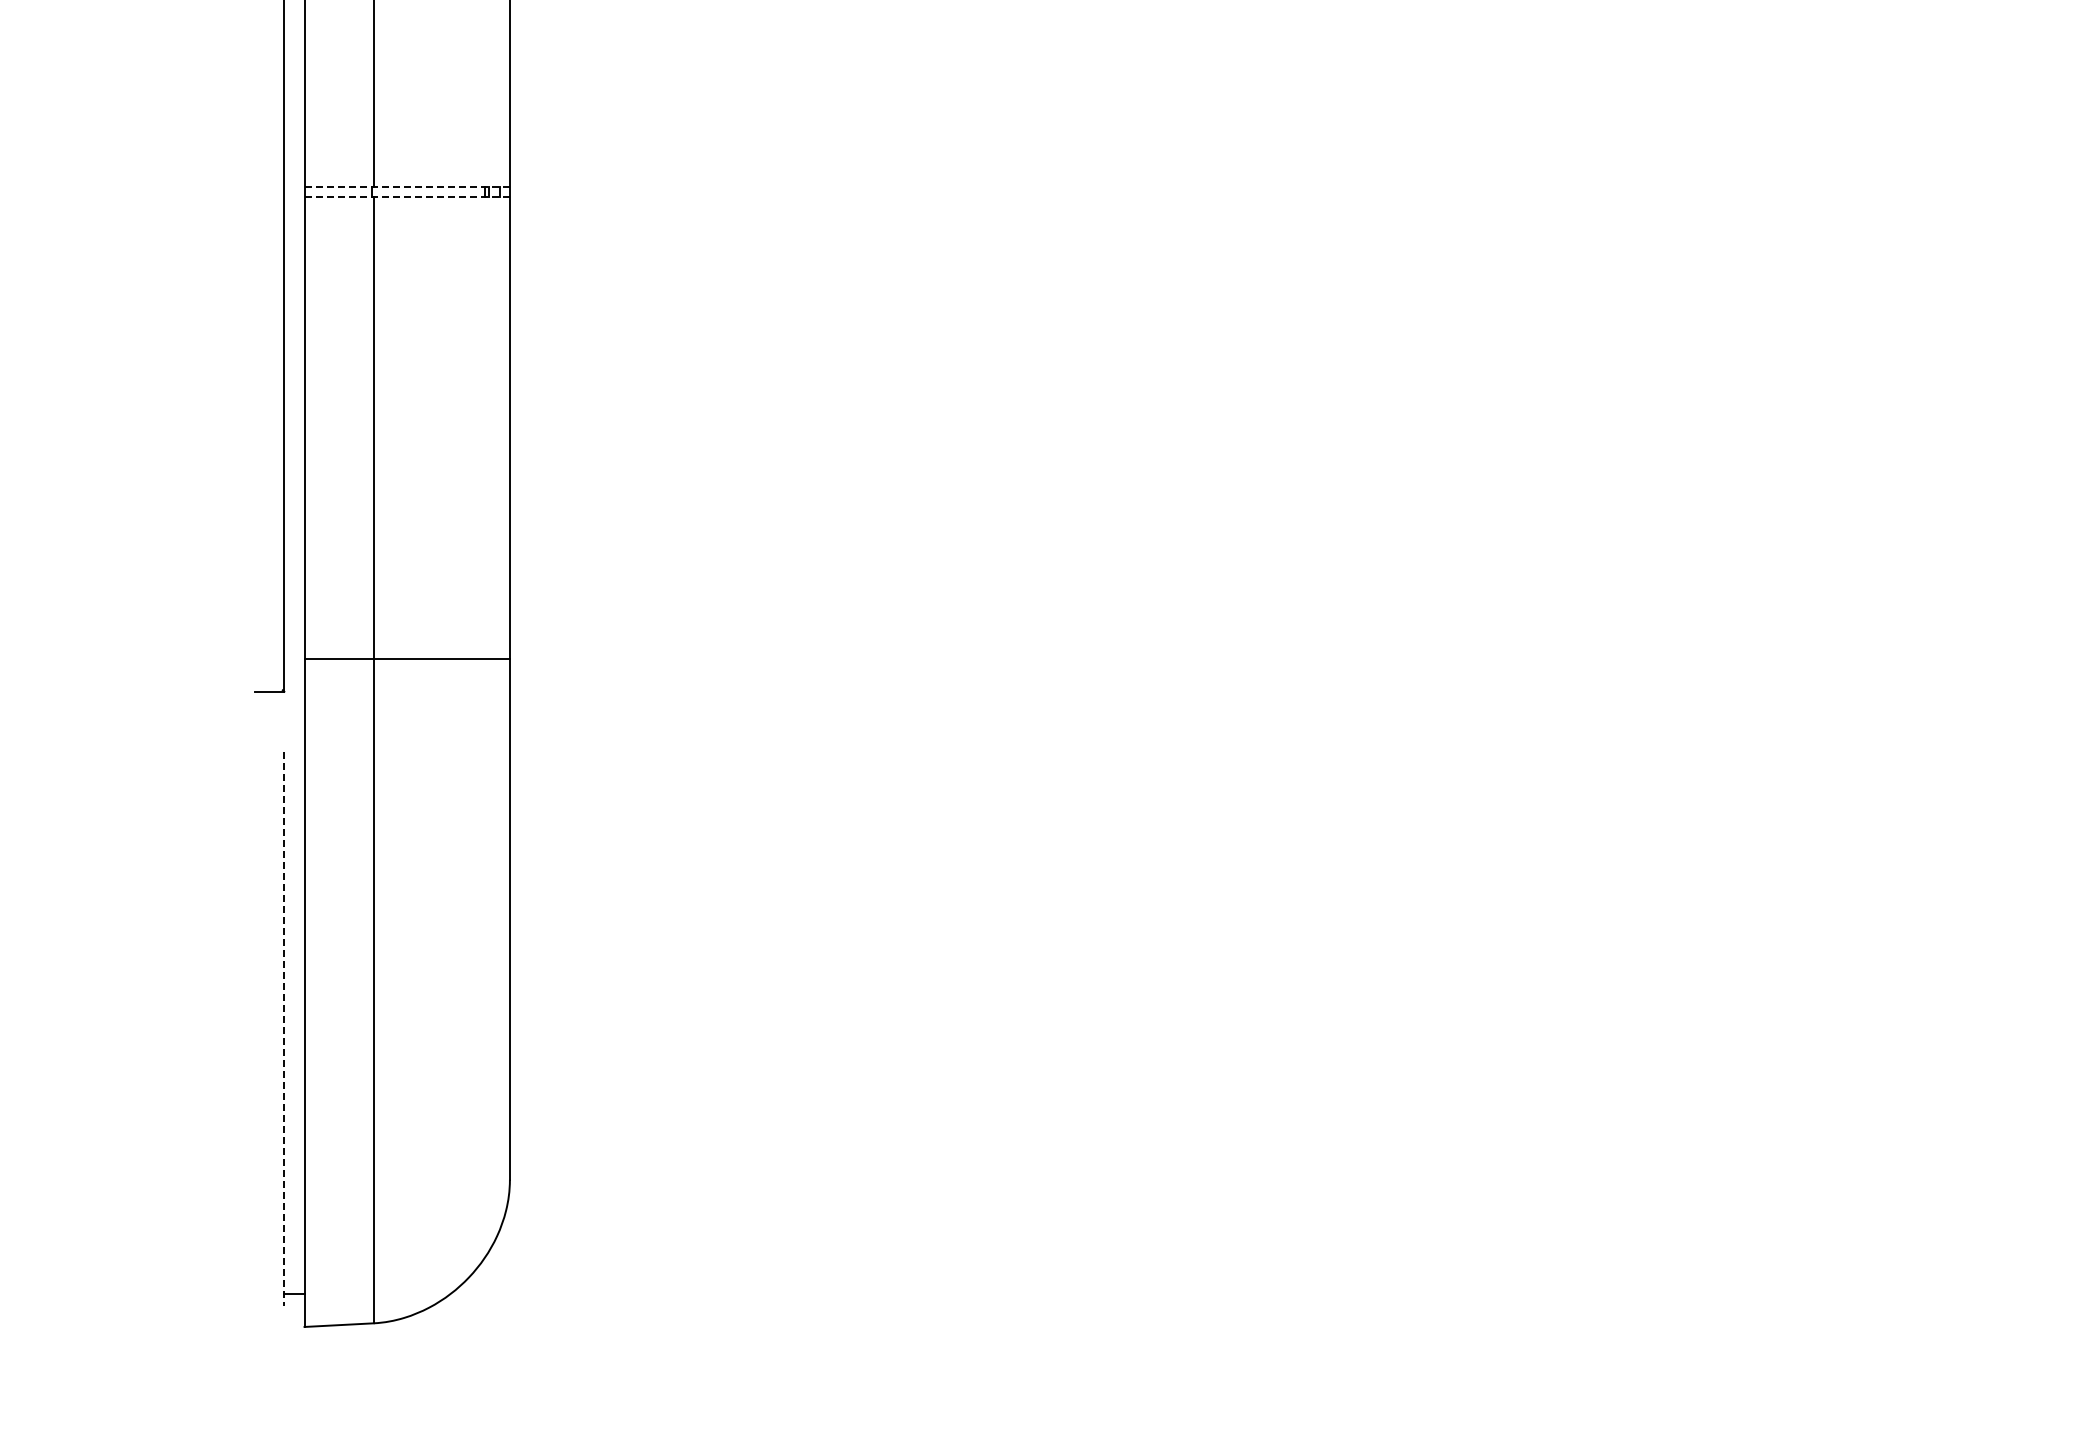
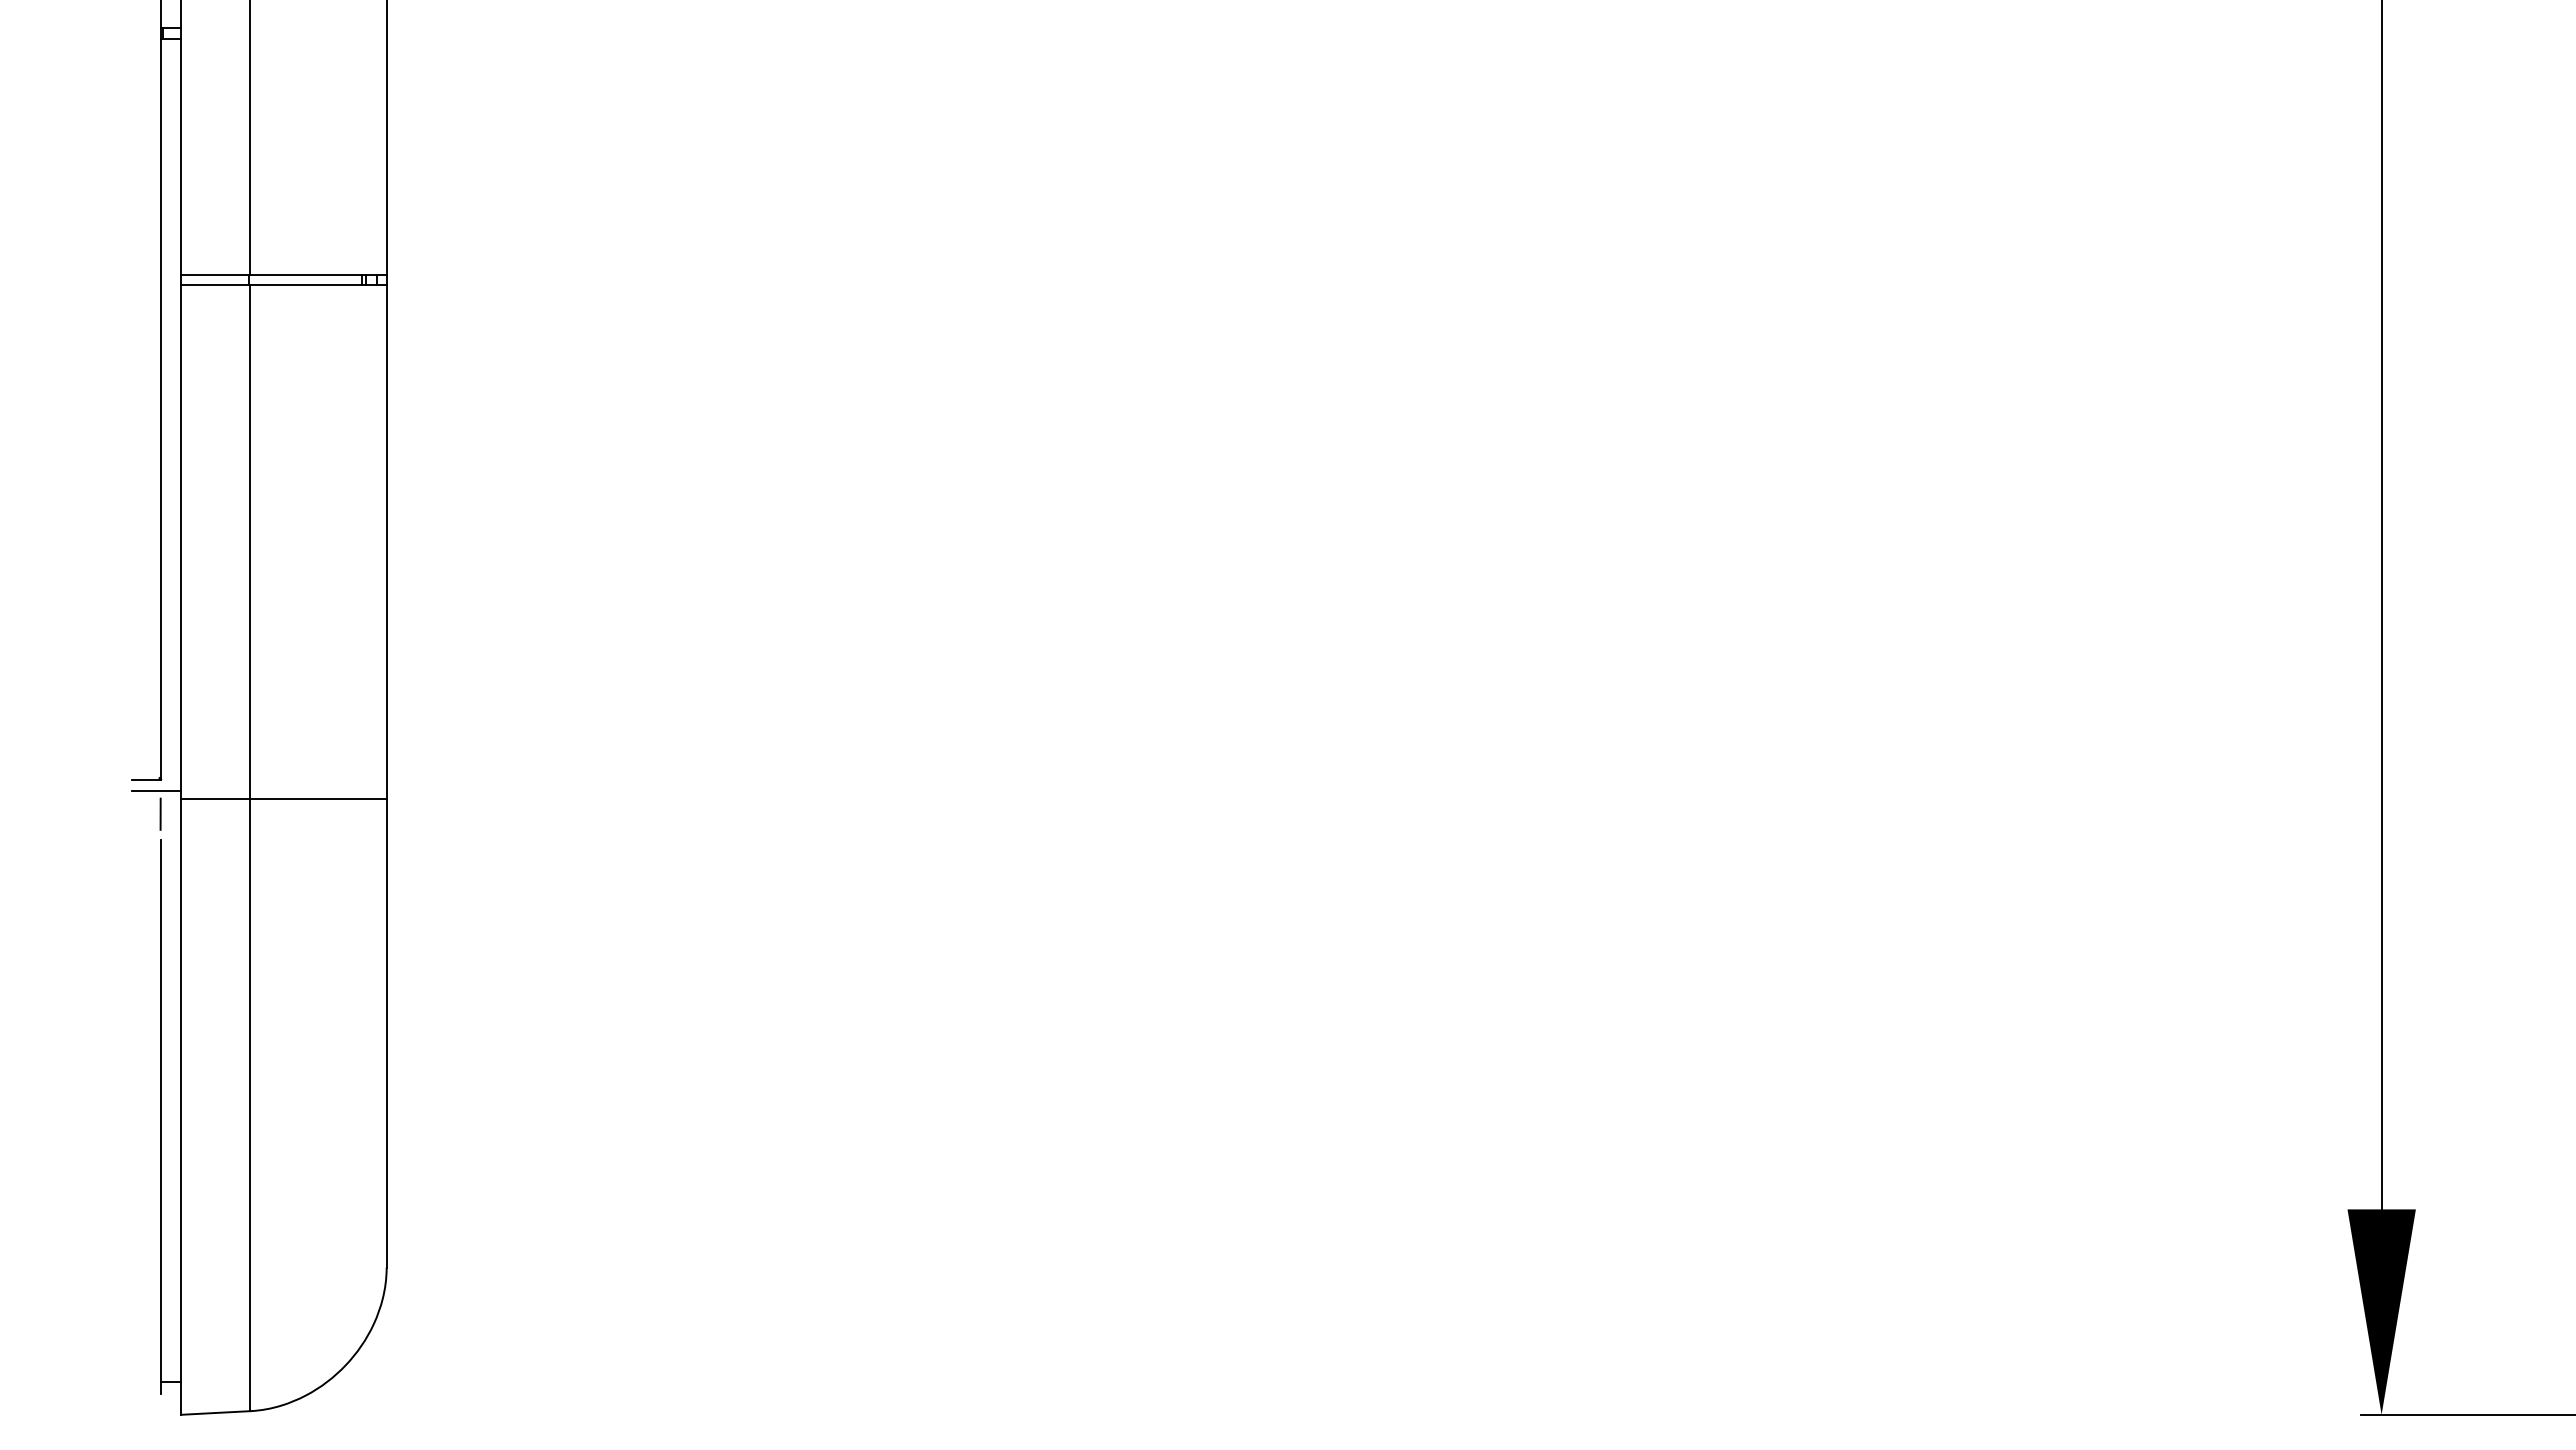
line: (406, 186) -> (283, 274), dashed -> solid
line: (406, 197) -> (283, 285), dashed -> solid
line: (406, 658) -> (283, 798), moved
line: (279, 703) -> (156, 791), added
line: (283, 725) -> (160, 813), added
line: (283, 1029) -> (160, 1117), dashed -> solid

